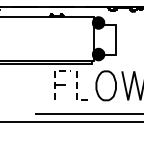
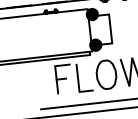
line: (54, 77) -> (55, 72), dashed -> solid
line: (76, 94) -> (78, 86), dashed -> solid

